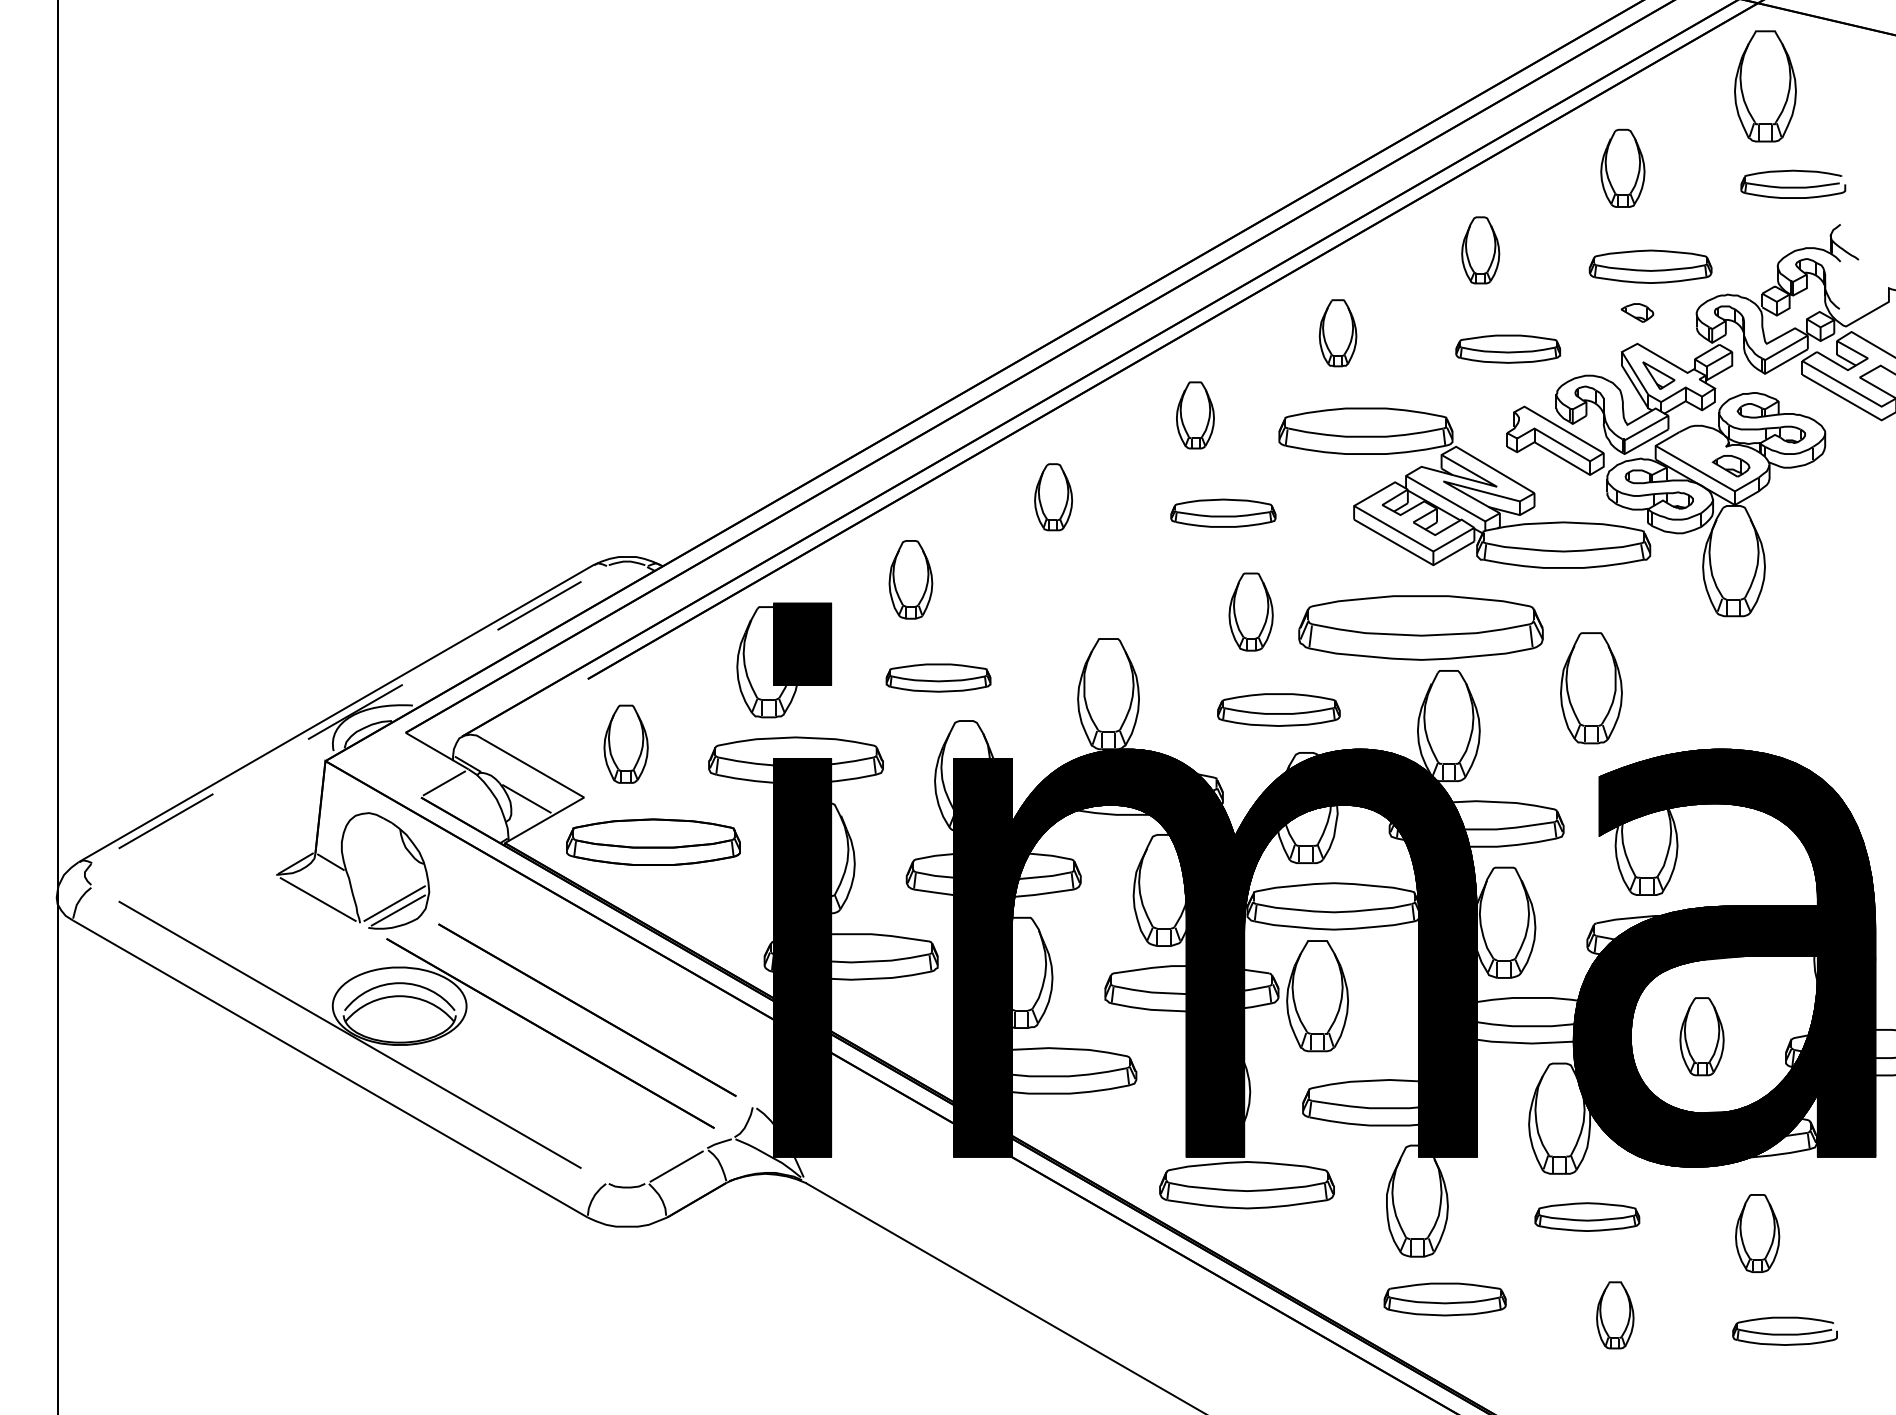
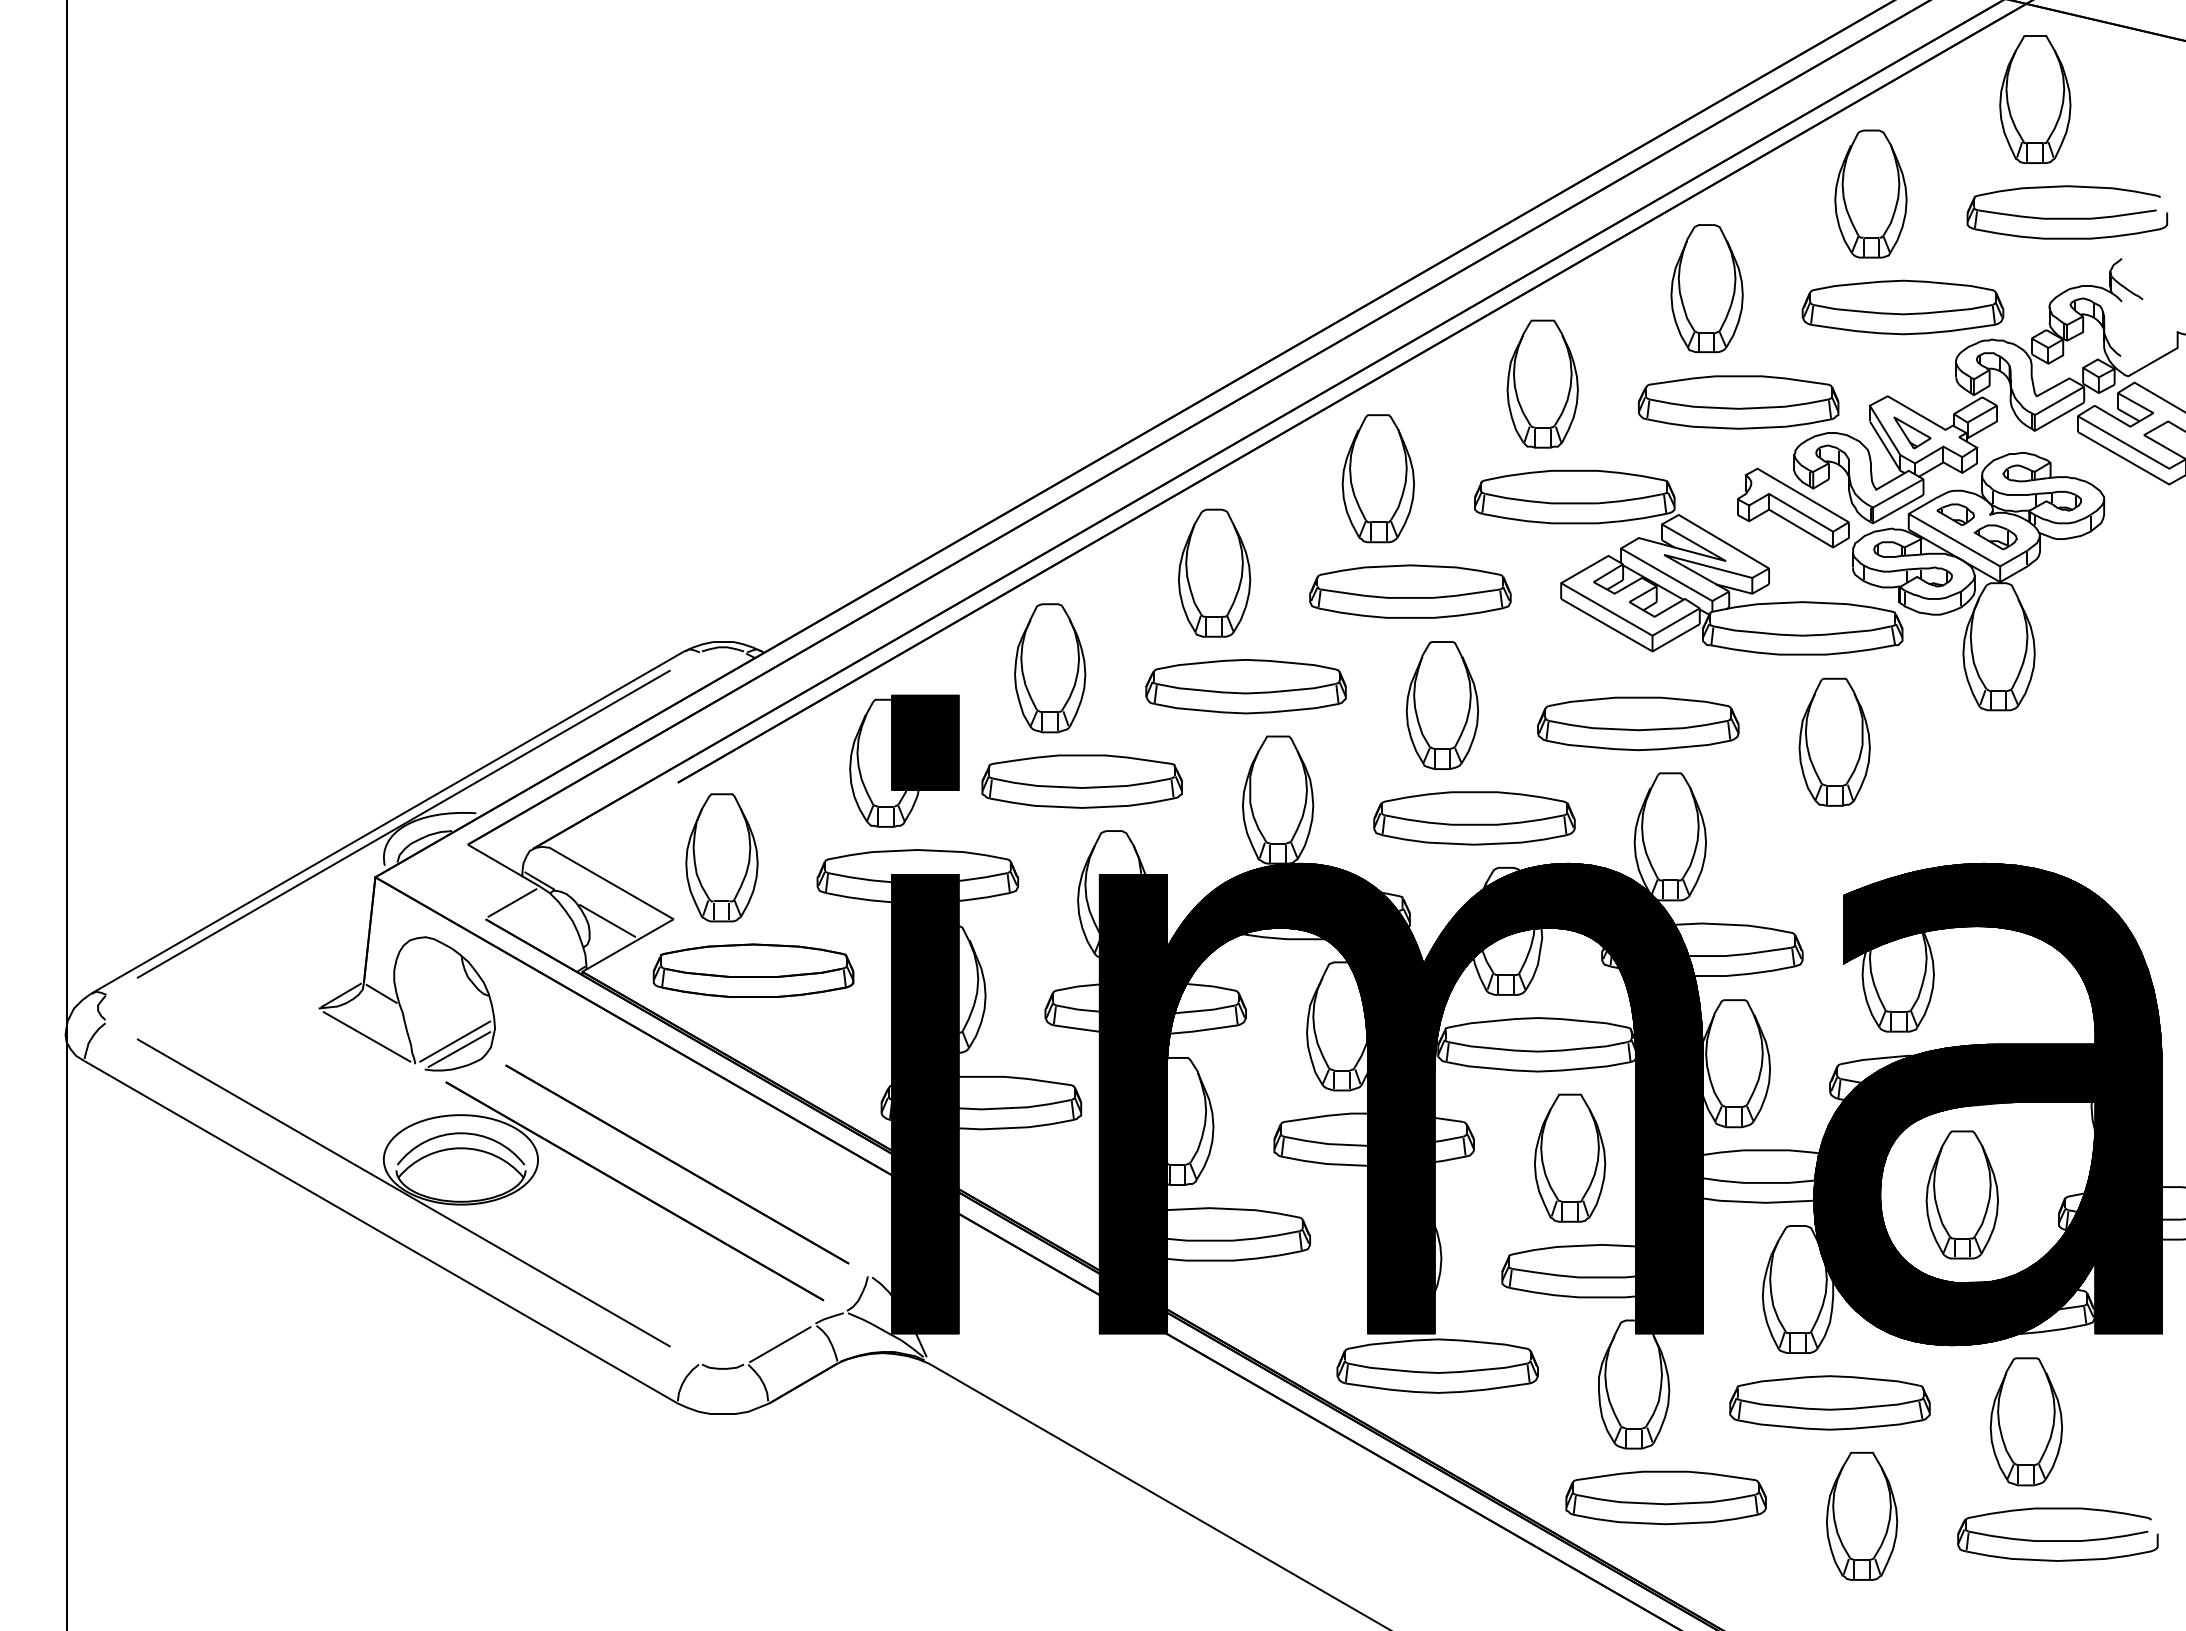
part: (1622, 167) -> (1870, 193), size x1.43
part: (1793, 184) -> (2067, 212), size x1.67
part: (1480, 250) -> (1706, 288), size x1.67
part: (1650, 266) -> (1902, 307), size x1.43
part: (1637, 312) -> (1955, 514), moved
part: (1337, 332) -> (1542, 383), size x1.67
part: (1507, 349) -> (1738, 402), size x1.67
part: (1194, 415) -> (1377, 478), size x1.67
part: (1053, 496) -> (1214, 572), size x1.67
part: (1223, 513) -> (1410, 591), size x1.67
part: (911, 579) -> (1050, 668), size x1.43
part: (1080, 595) -> (1245, 686), added
part: (1251, 612) -> (1442, 705), size x1.43
part: (1421, 627) -> (1638, 723), size x0.71
part: (938, 678) -> (1081, 781), size x1.67
part: (1591, 687) -> (1834, 741), moved
part: (1278, 710) -> (1474, 818), size x1.43
line: (349, 715) -> (403, 824), dashed -> solid
part: (625, 743) -> (721, 857), size x1.43
part: (1317, 995) -> (1570, 1157), moved
part: (1701, 1036) -> (1961, 1194), size x1.43
part: (1586, 1216) -> (1829, 1402), size x1.67
part: (1756, 1233) -> (2025, 1421), size x1.43
part: (1444, 1299) -> (1665, 1497), size x1.43
part: (1615, 1314) -> (1862, 1515), size x1.67
part: (1784, 1331) -> (2057, 1534), size x1.67

